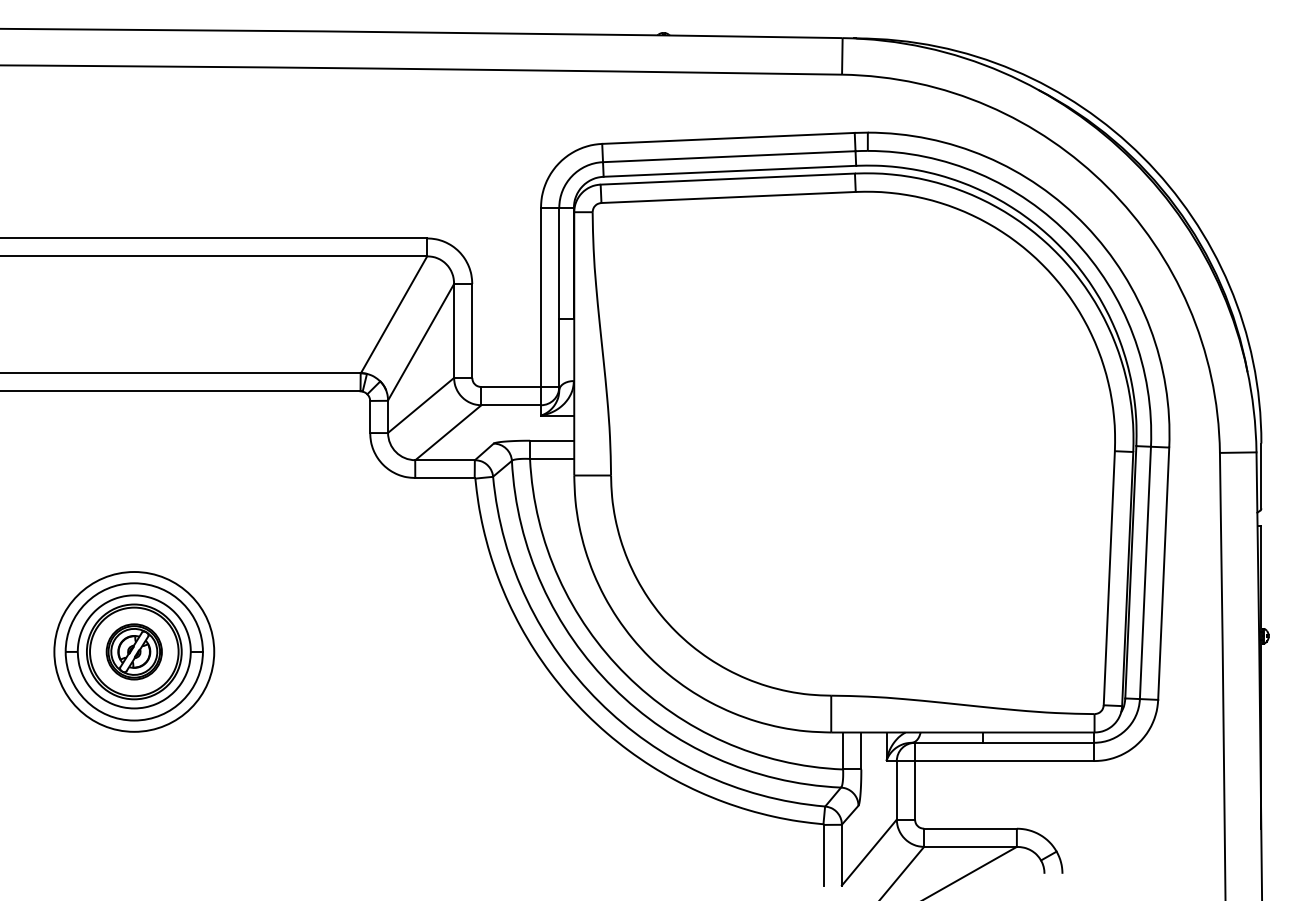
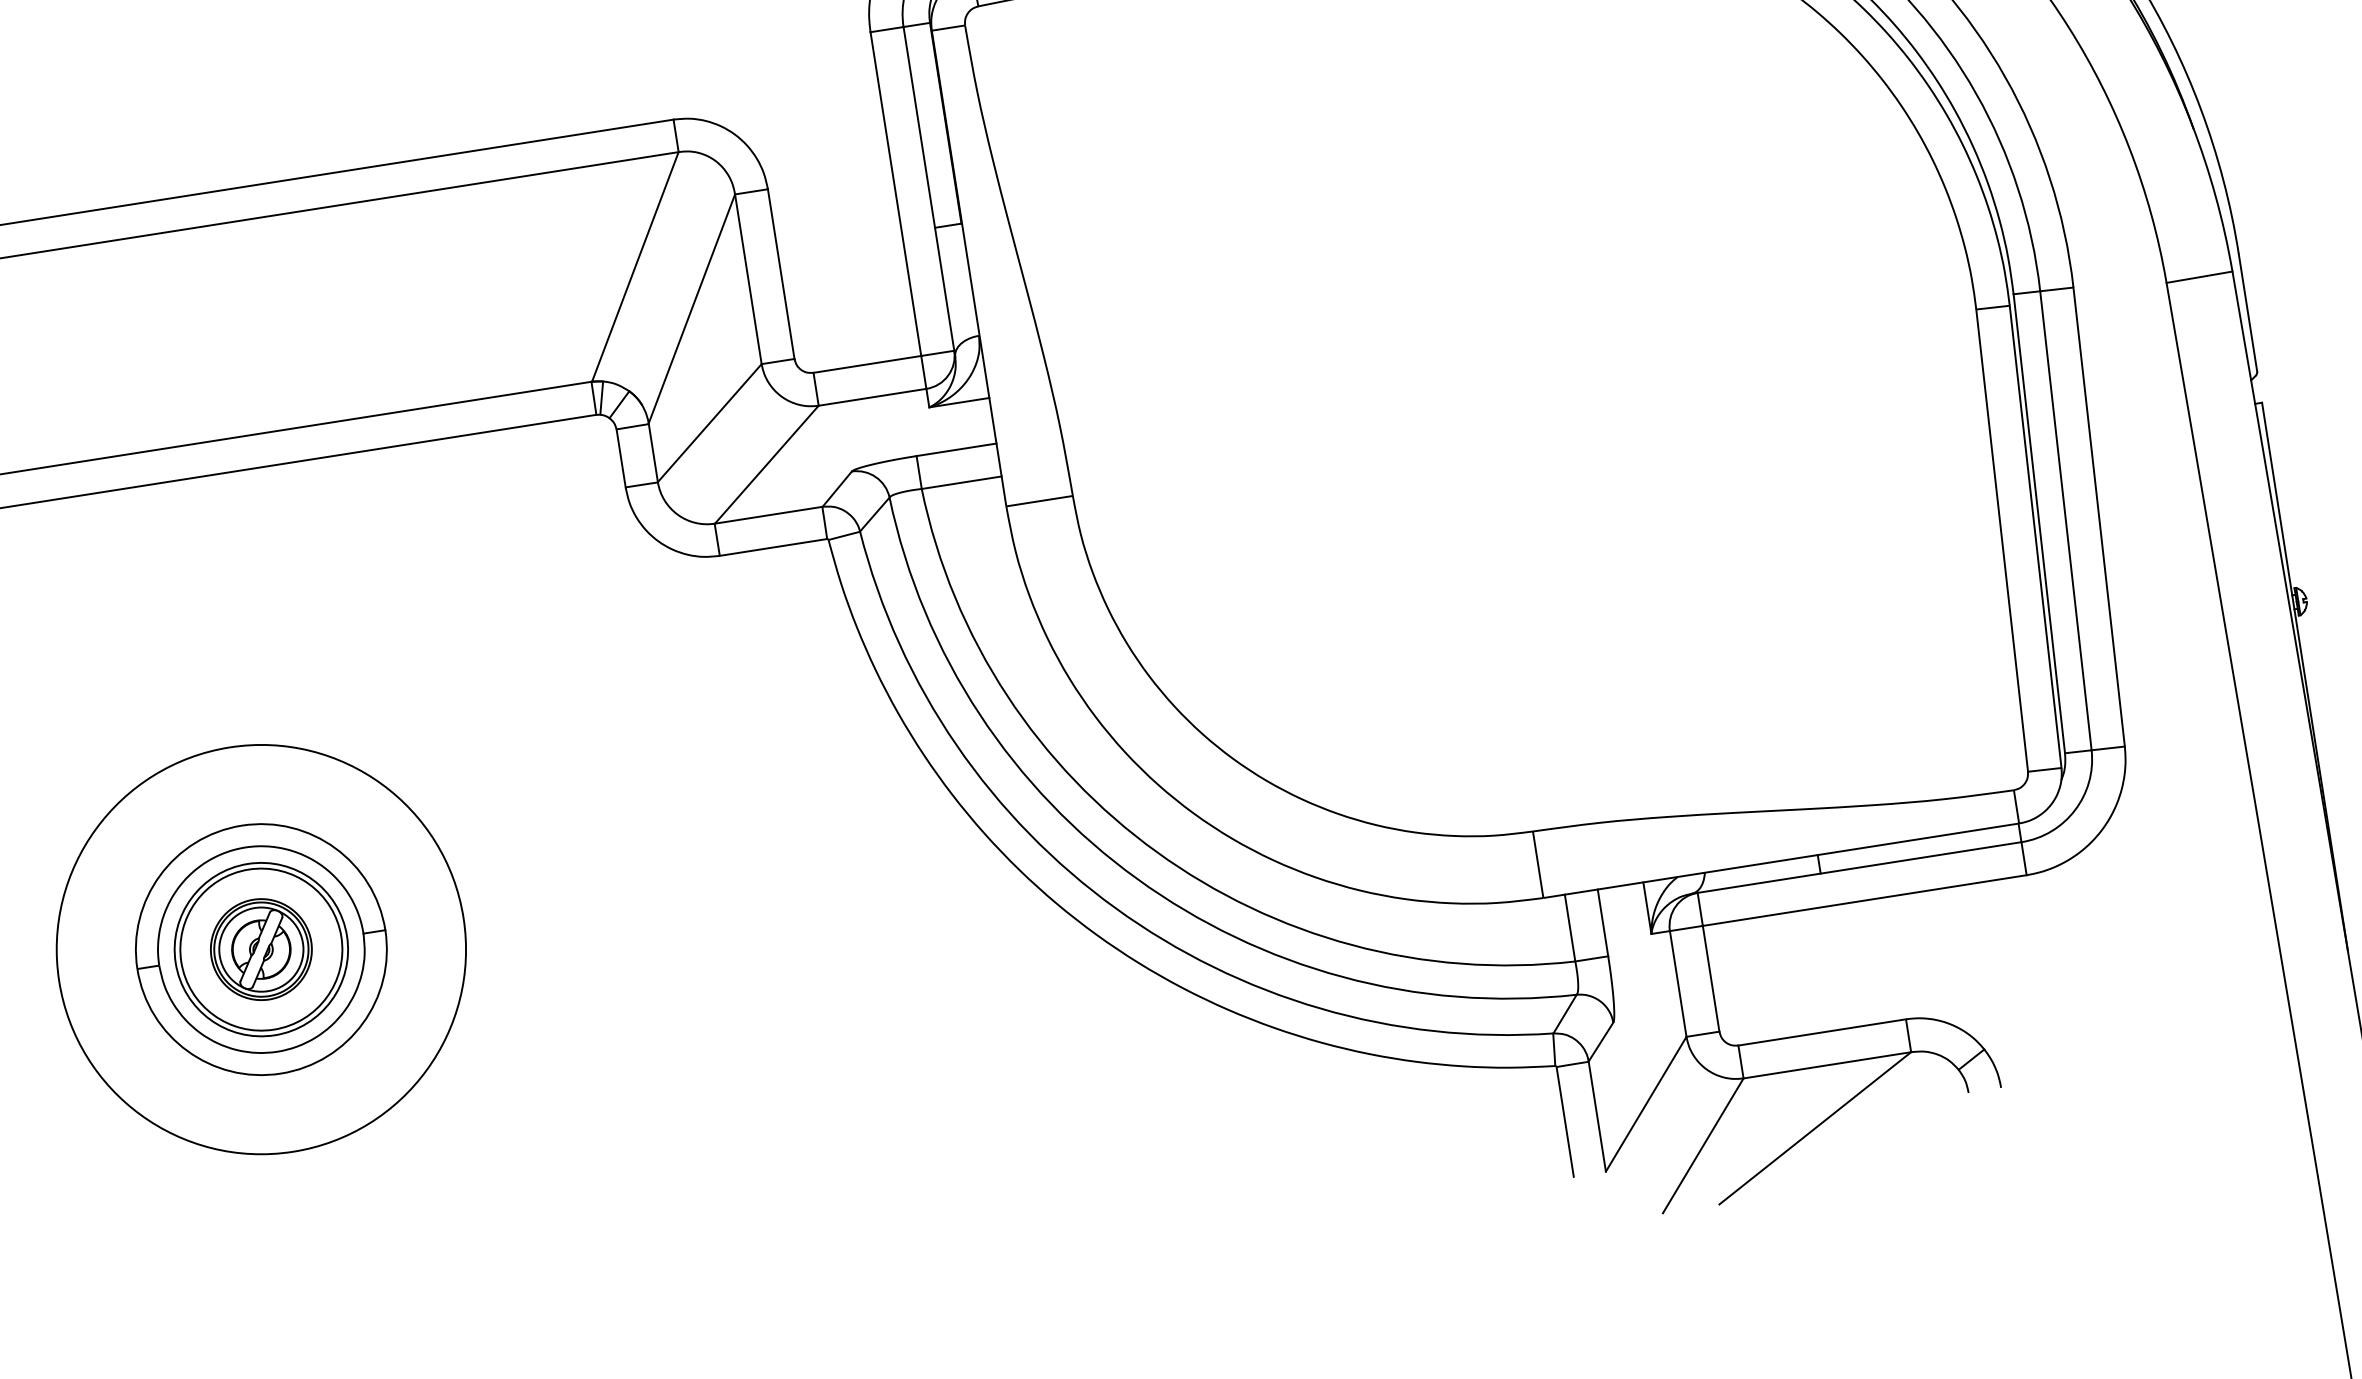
circle: (134, 651) -> (261, 948), size x1.4

